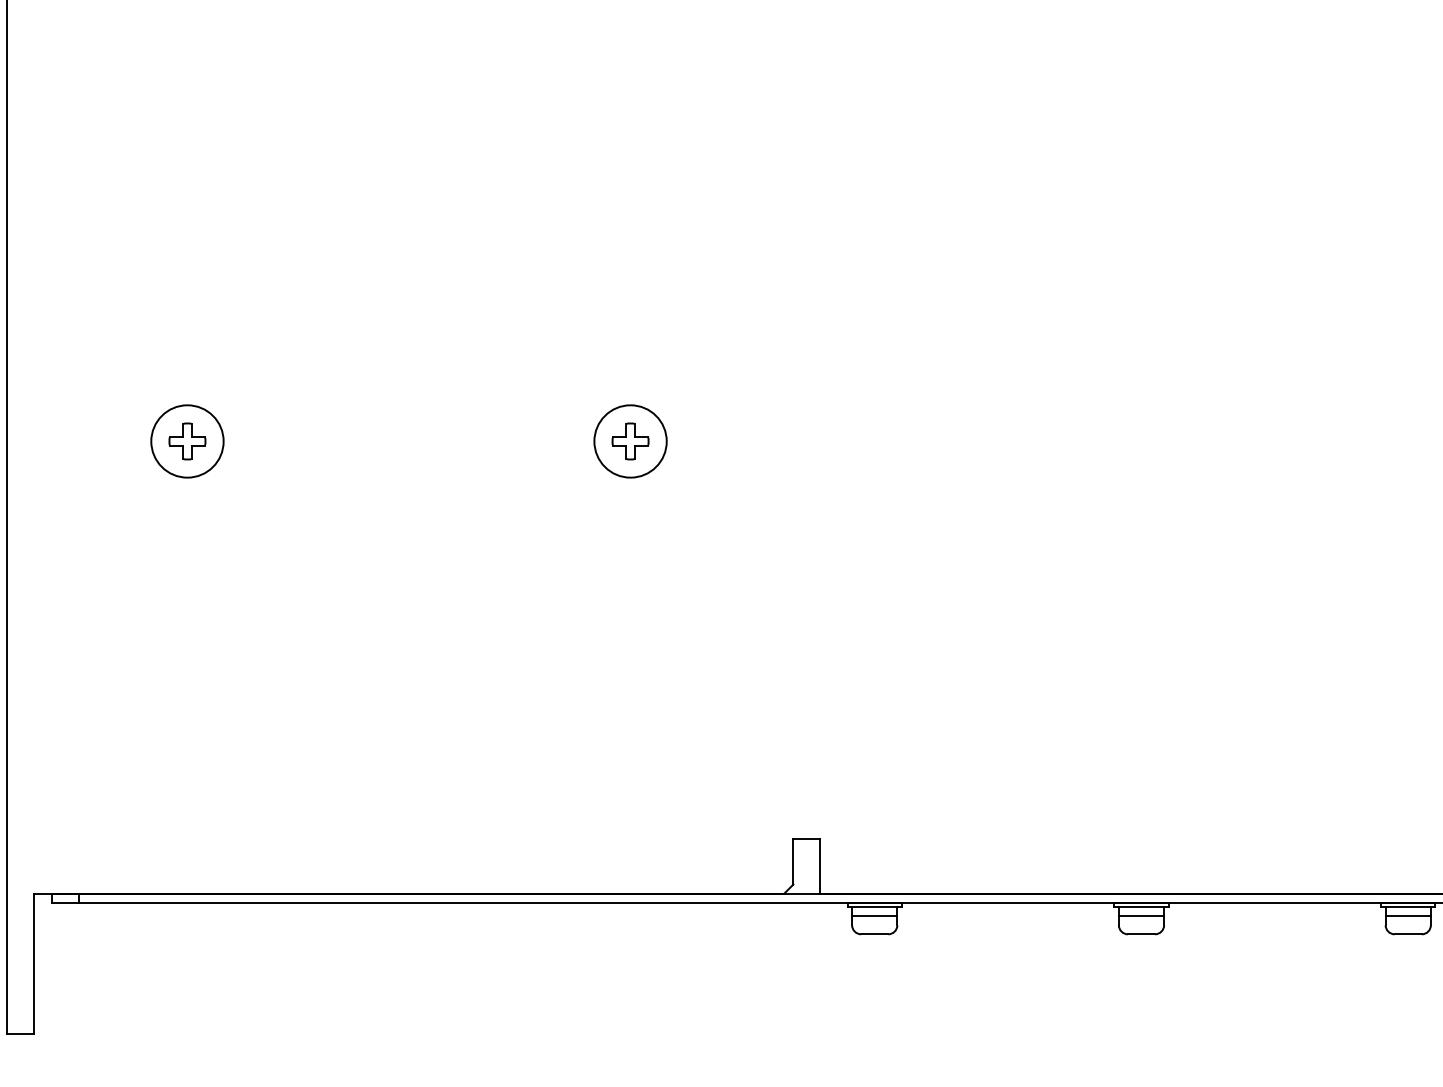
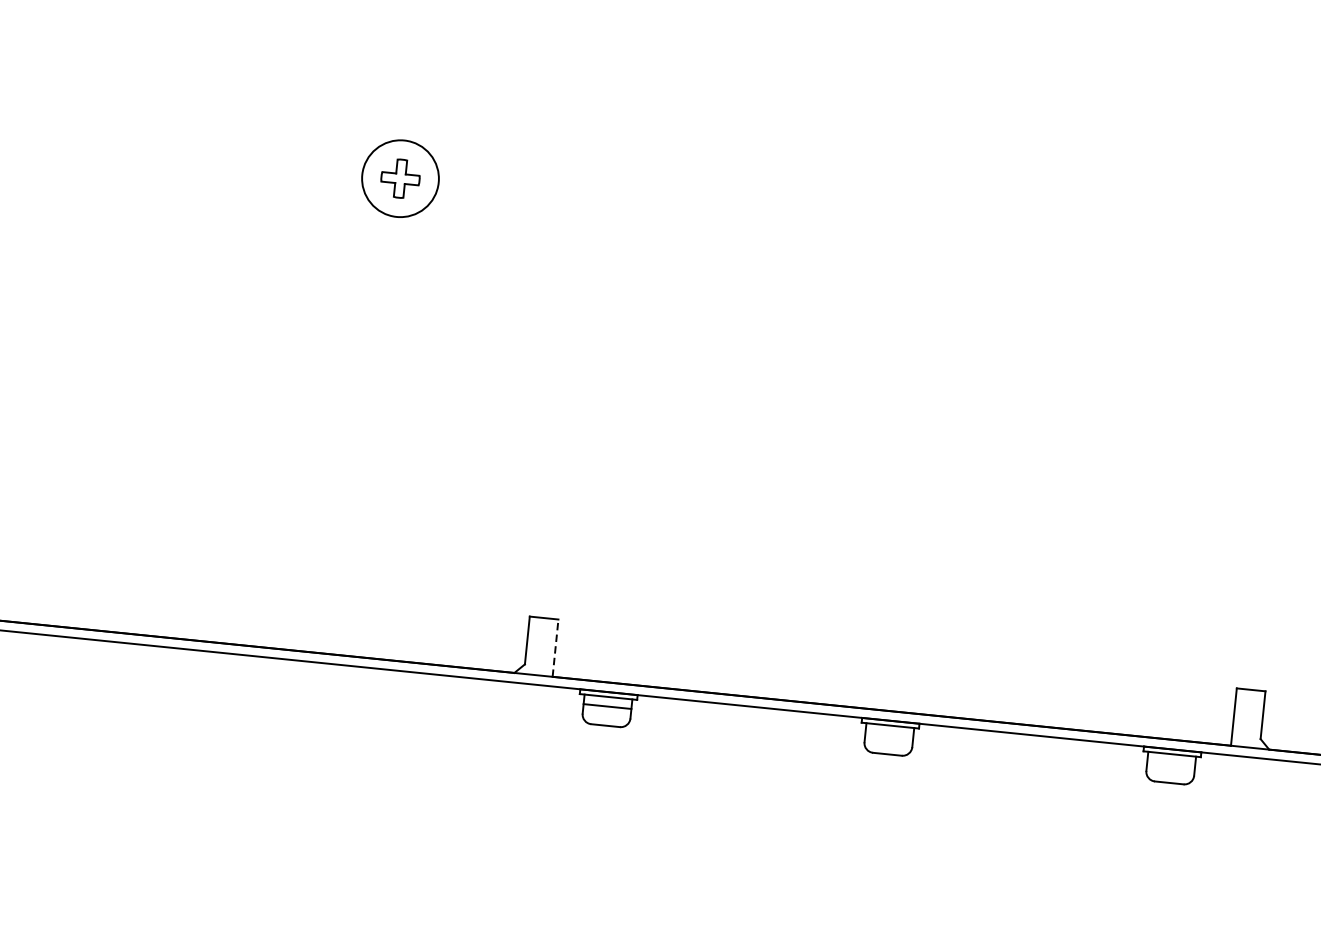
line: (820, 866) -> (555, 648), solid -> dashed
line: (1141, 916) -> (889, 735), removed
line: (1407, 916) -> (1170, 764), removed

